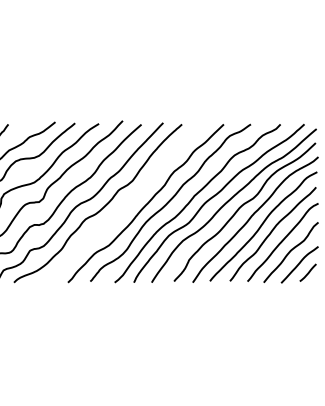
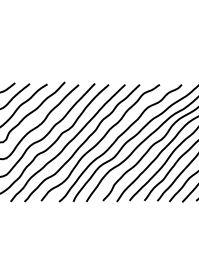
curve: (126, 203) -> (67, 143), added

